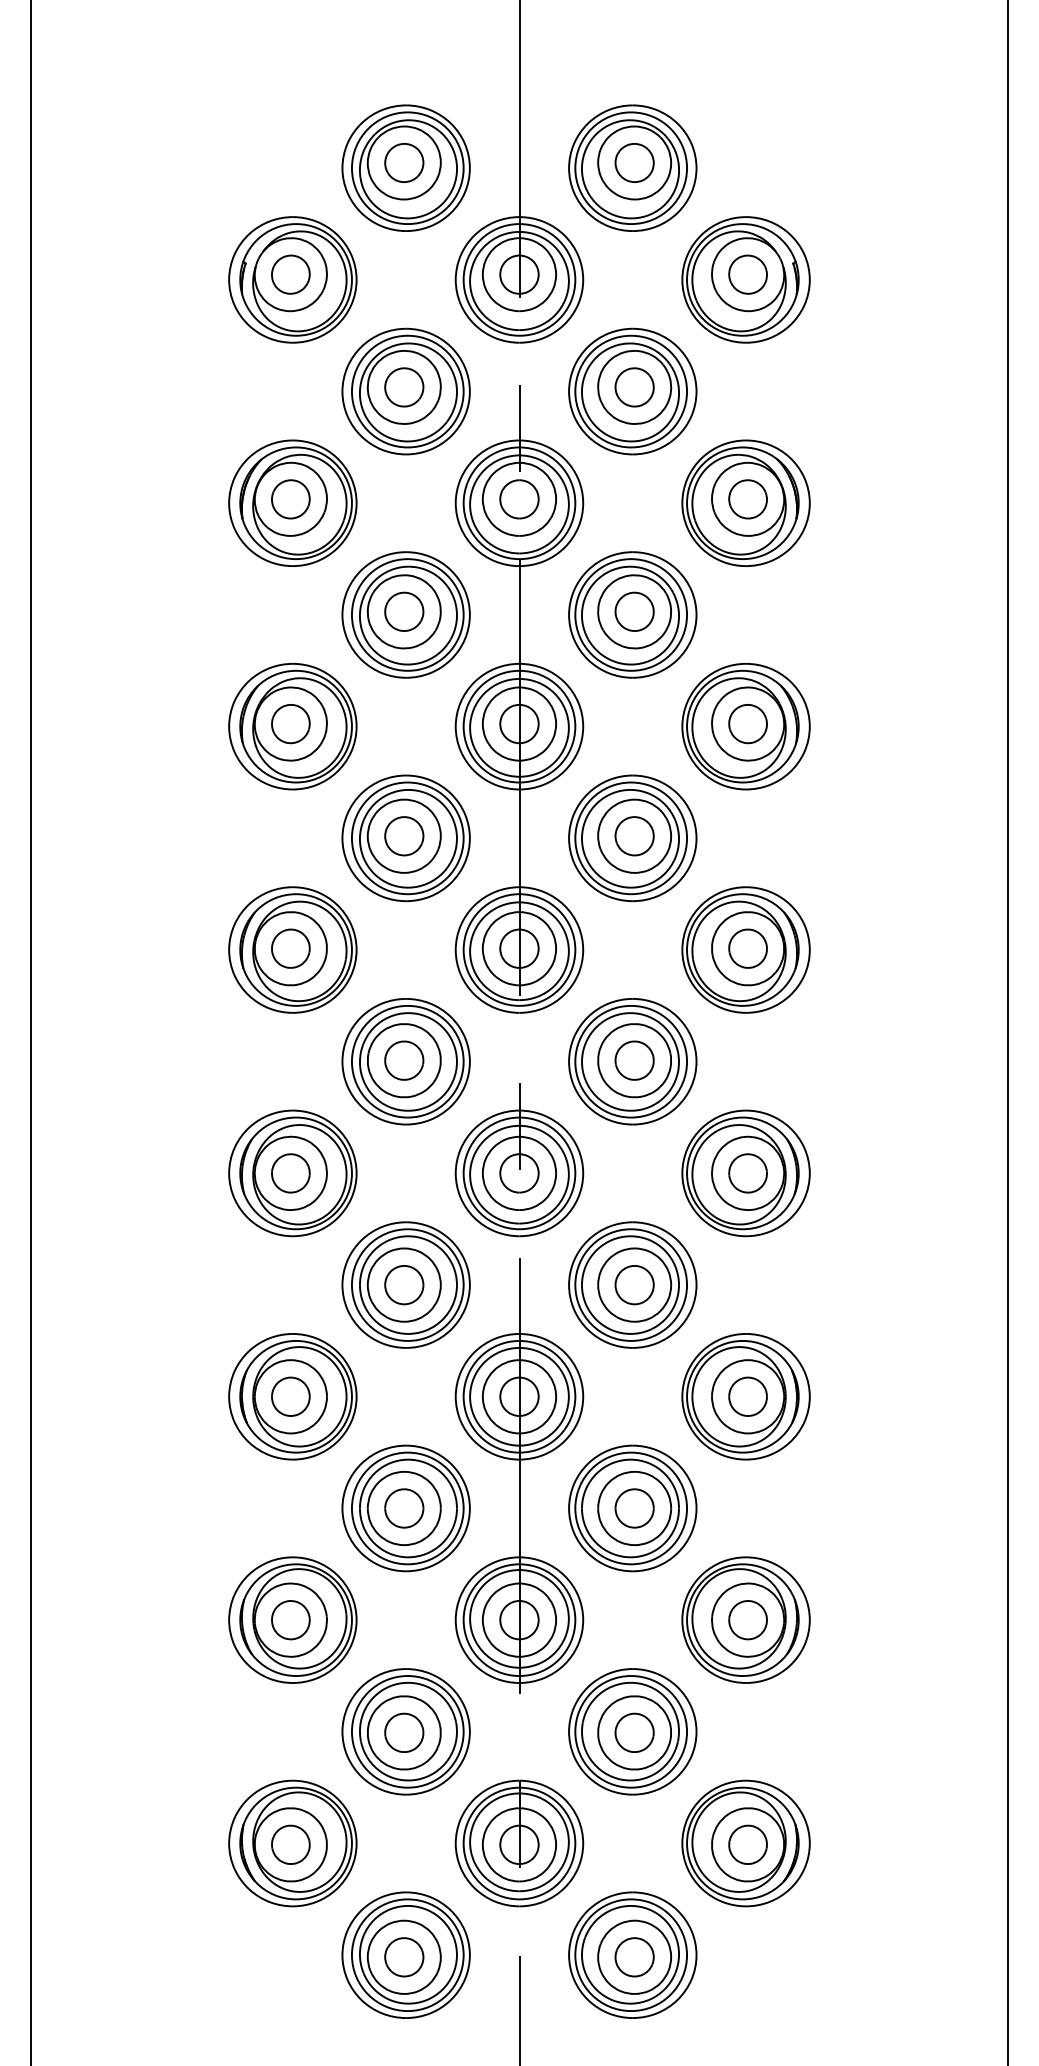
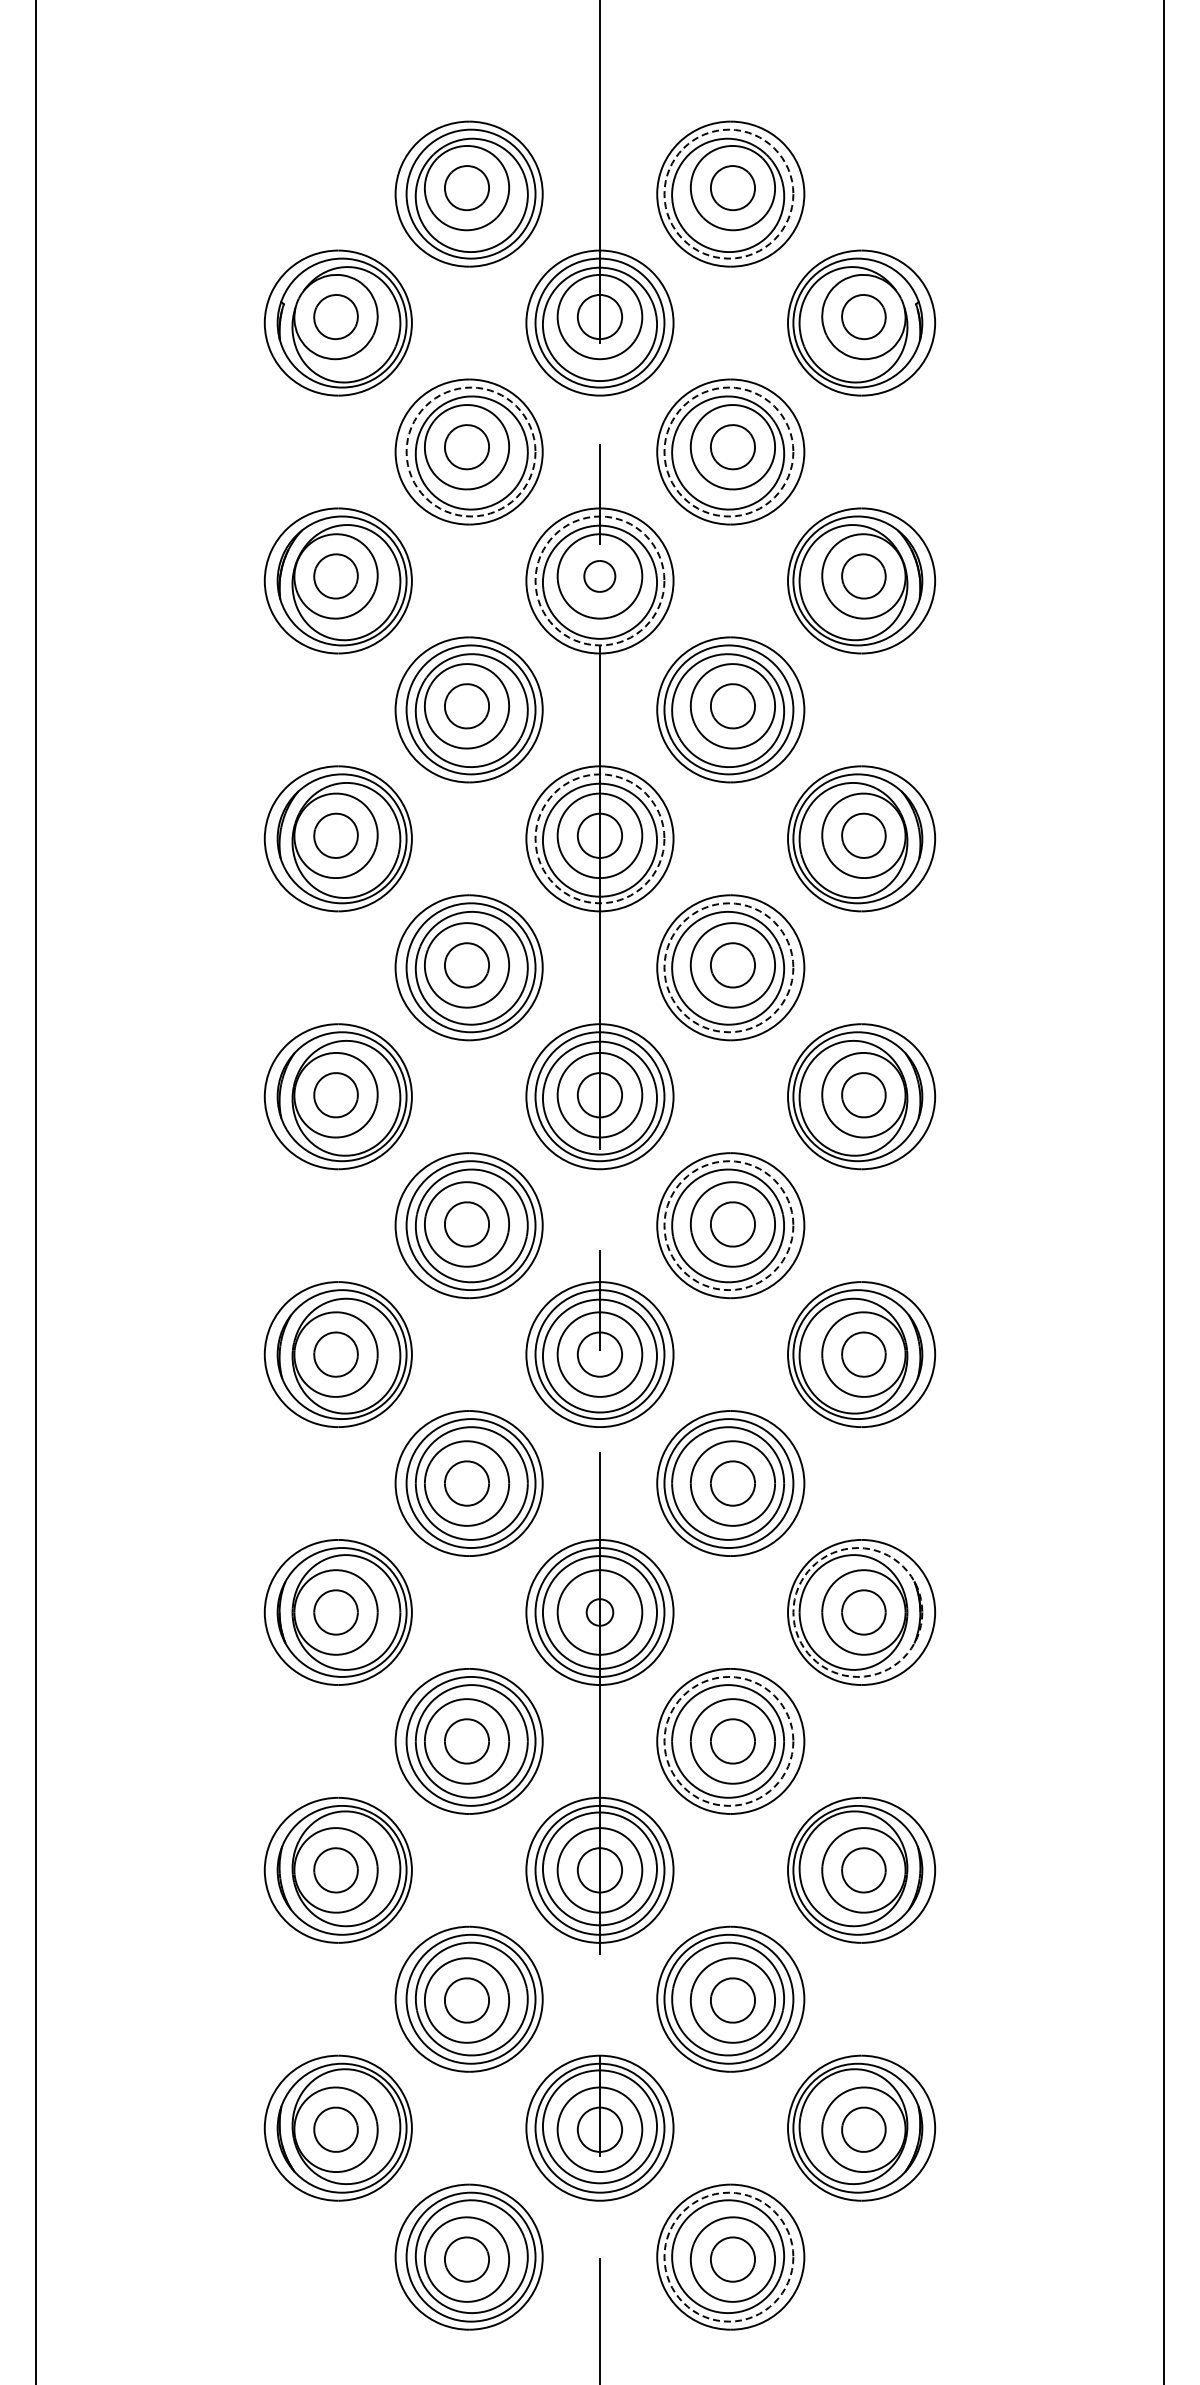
circle: (630, 167) -> (728, 193), solid -> dashed
circle: (407, 391) -> (470, 451), solid -> dashed
circle: (630, 391) -> (728, 451), solid -> dashed
part: (519, 499) -> (599, 576), size x0.7
circle: (519, 502) -> (599, 580), solid -> dashed
circle: (519, 726) -> (599, 838), solid -> dashed
circle: (630, 838) -> (728, 967), solid -> dashed
circle: (630, 1061) -> (728, 1225), solid -> dashed
circle: (519, 1396) -> (599, 1612), size x0.6
circle: (742, 1396) -> (857, 1612), solid -> dashed
circle: (630, 1507) -> (728, 1740), solid -> dashed
circle: (630, 1954) -> (728, 2256), solid -> dashed

